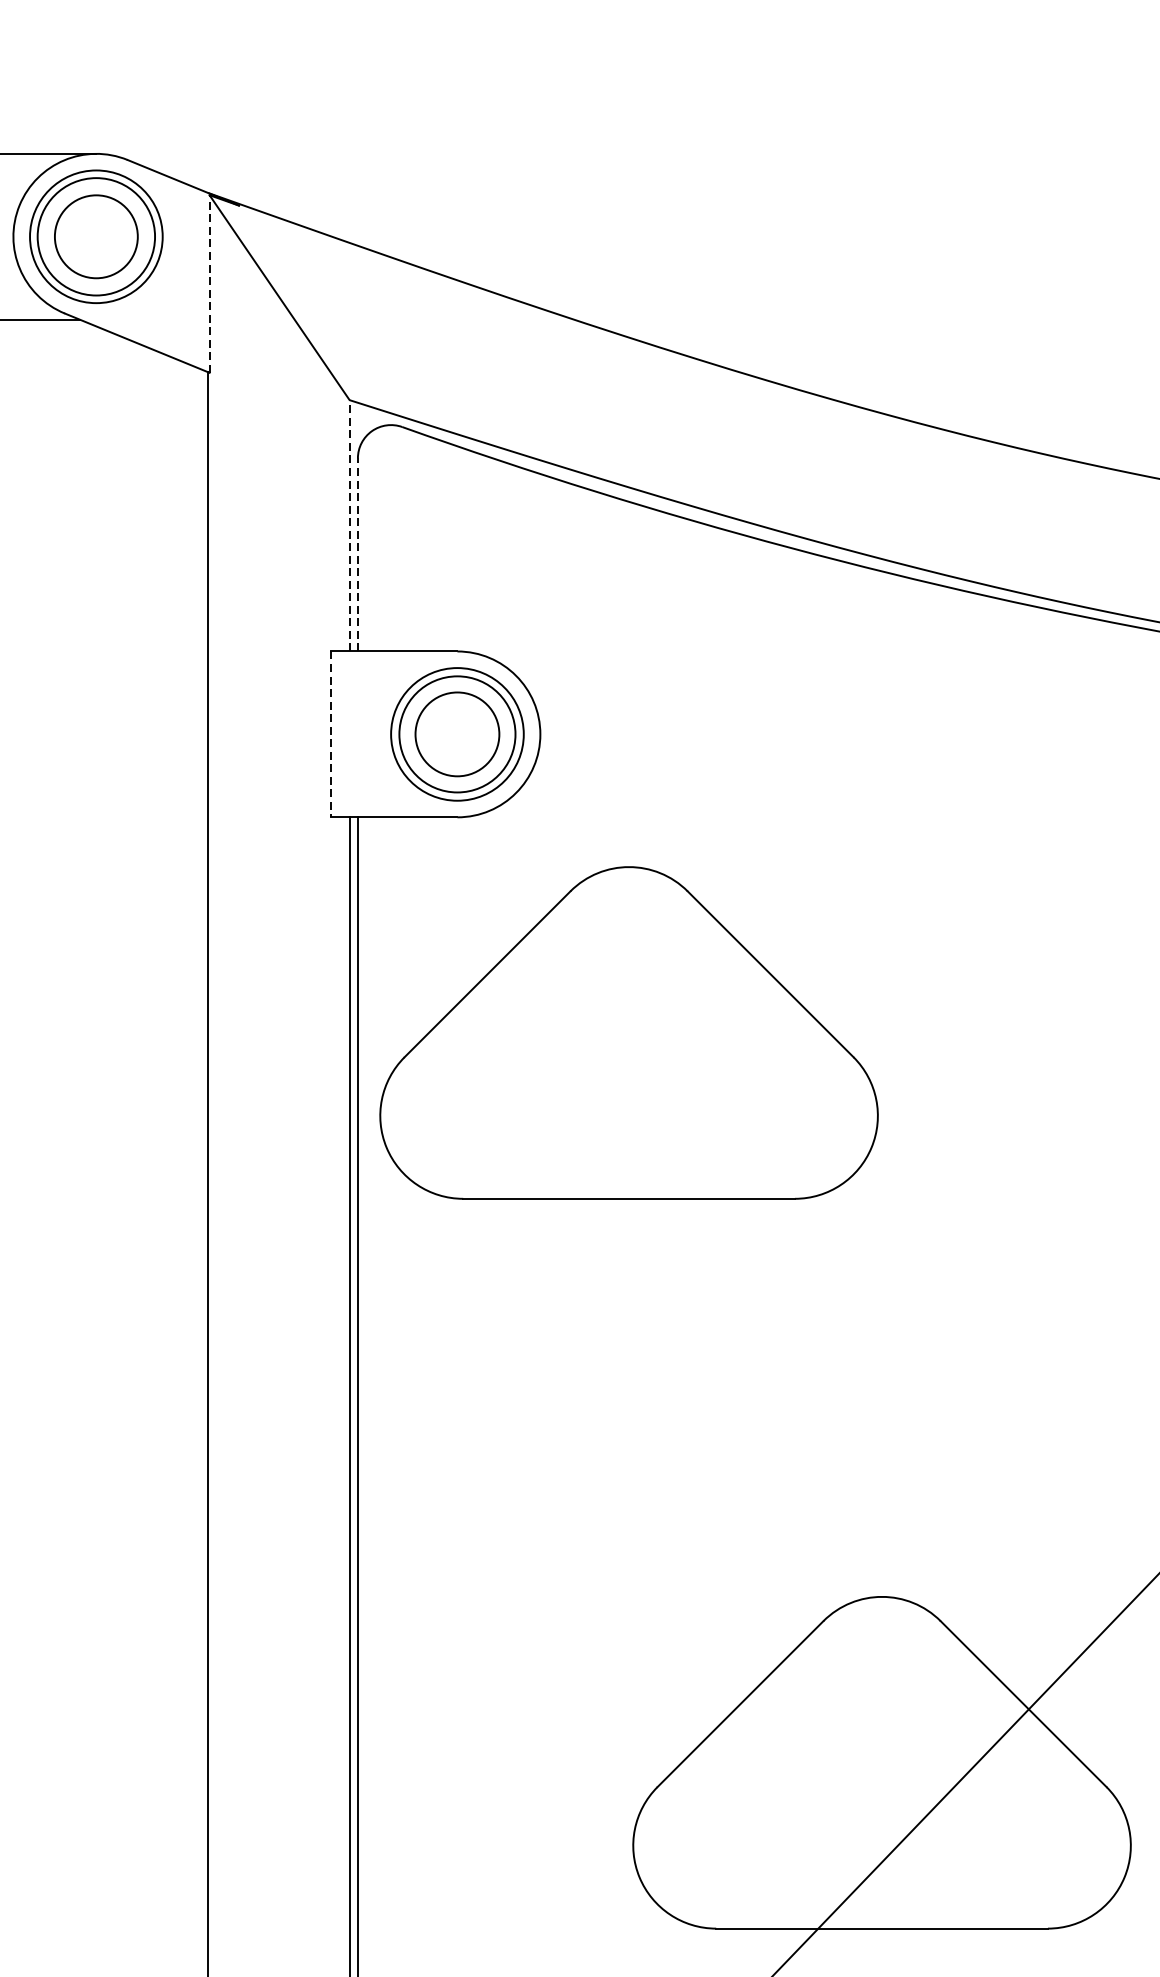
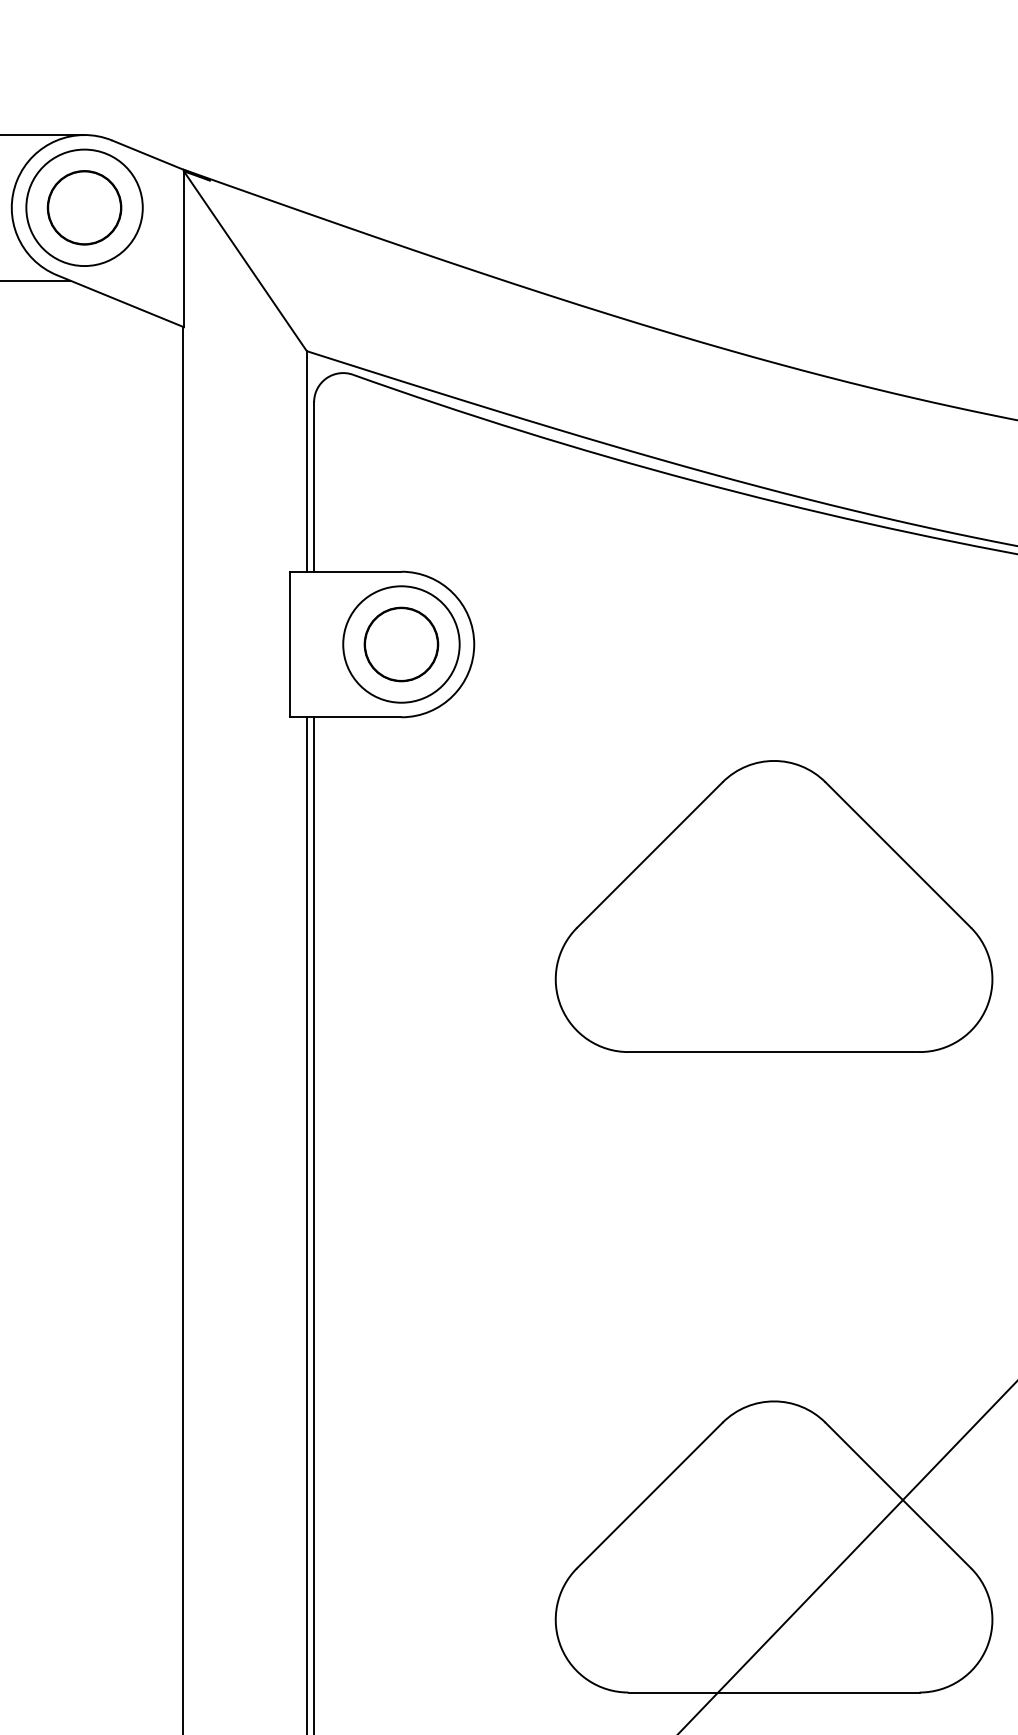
circle: (96, 236) -> (84, 207), size x0.71
line: (209, 284) -> (183, 249), dashed -> solid
line: (349, 524) -> (306, 460), dashed -> solid
line: (358, 554) -> (314, 486), dashed -> solid
line: (331, 734) -> (290, 644), dashed -> solid
circle: (457, 734) -> (401, 644), size x0.71
part: (628, 1032) -> (773, 906), moved

